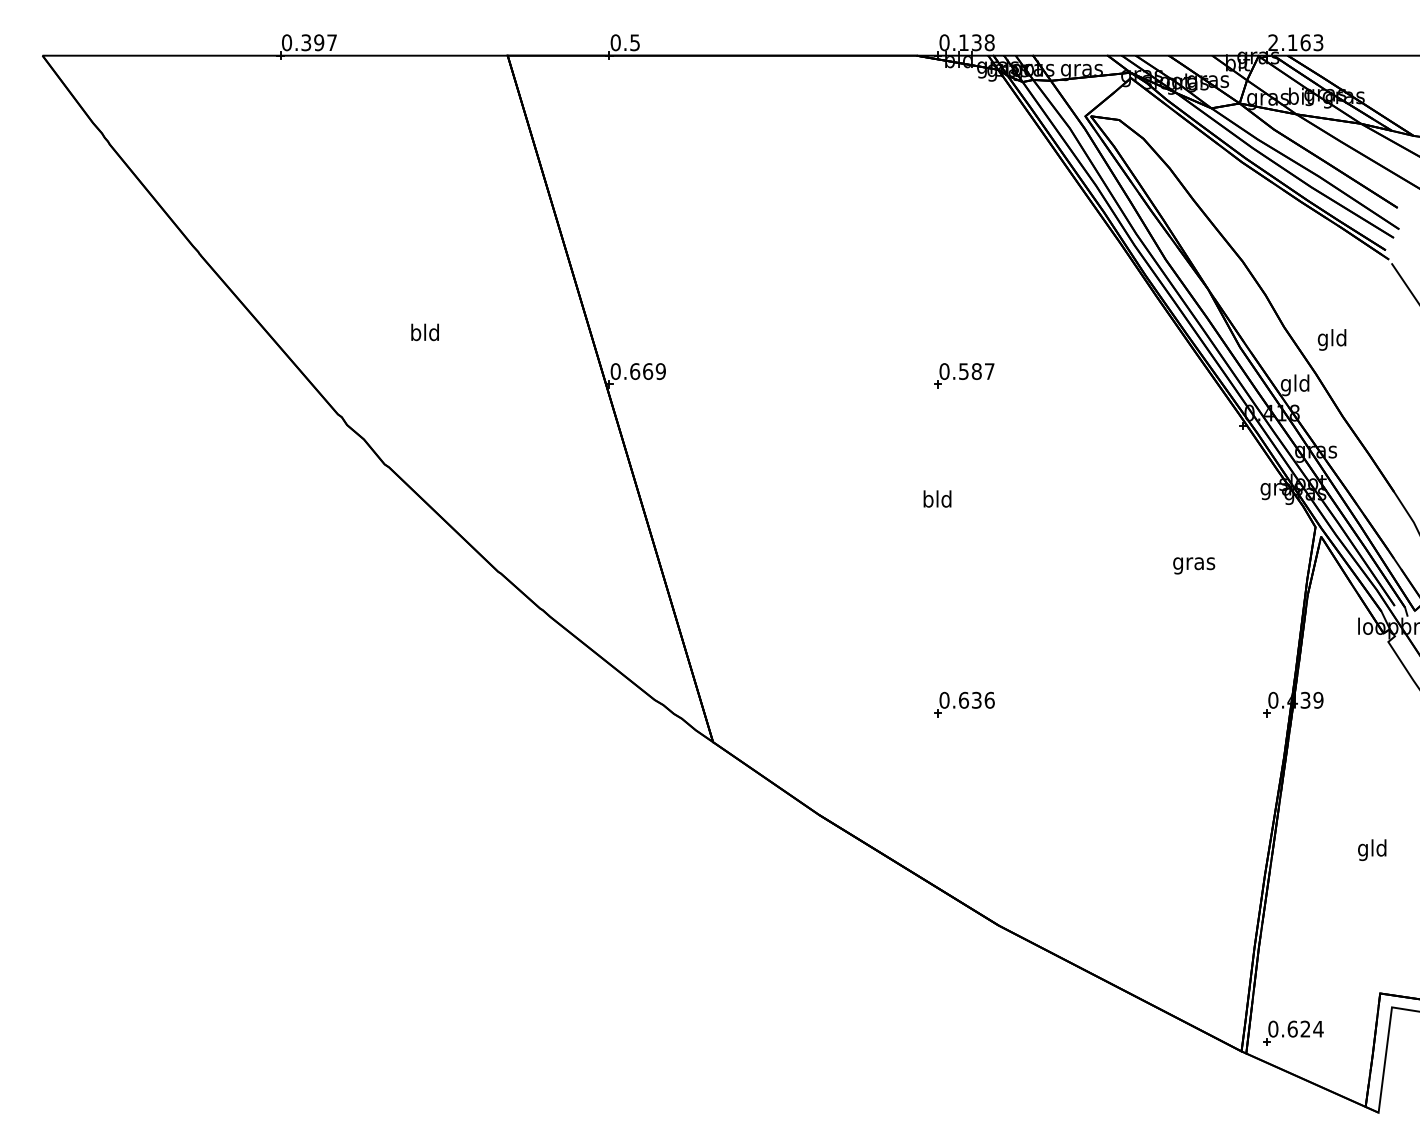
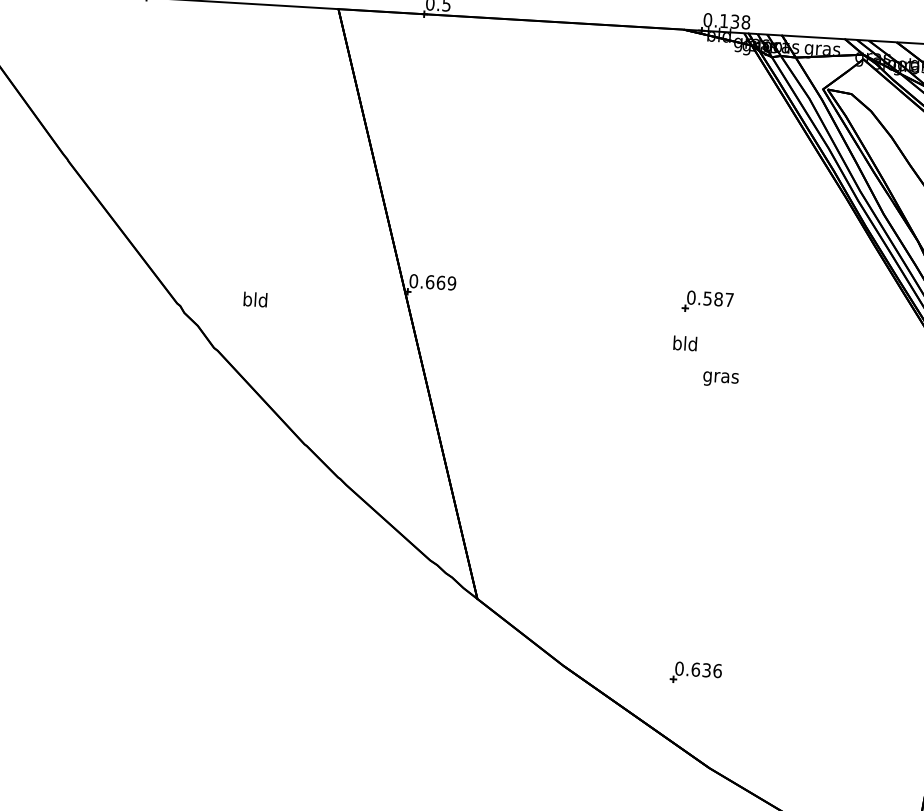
text: (424, 332) -> (254, 299), moved
text: (937, 498) -> (685, 343), moved
text: (1194, 565) -> (721, 379), moved
part: (964, 704) -> (696, 673), moved

